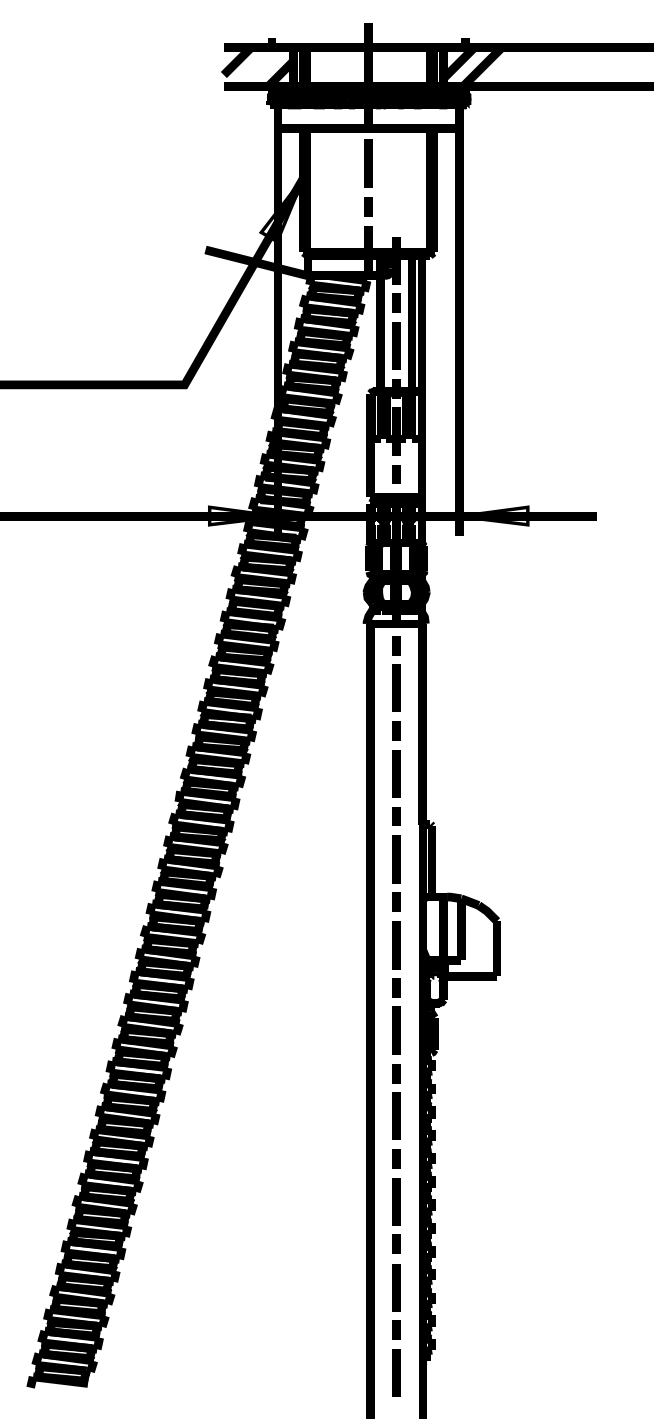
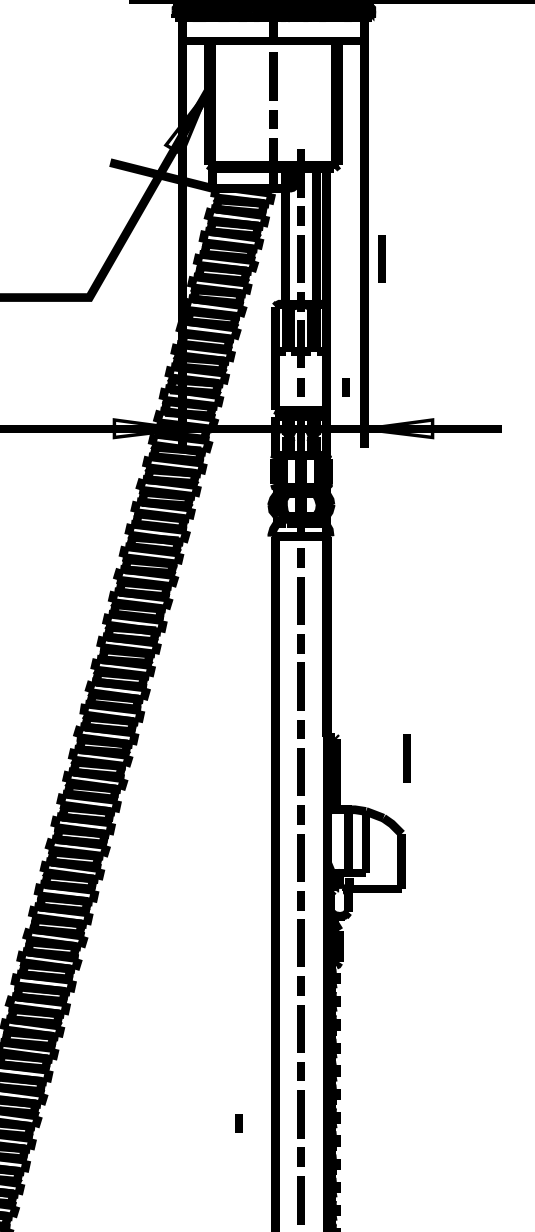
line: (477, 345) -> (382, 258), added
line: (441, 474) -> (346, 387), added
line: (502, 845) -> (407, 758), added
line: (334, 1210) -> (239, 1123), added

